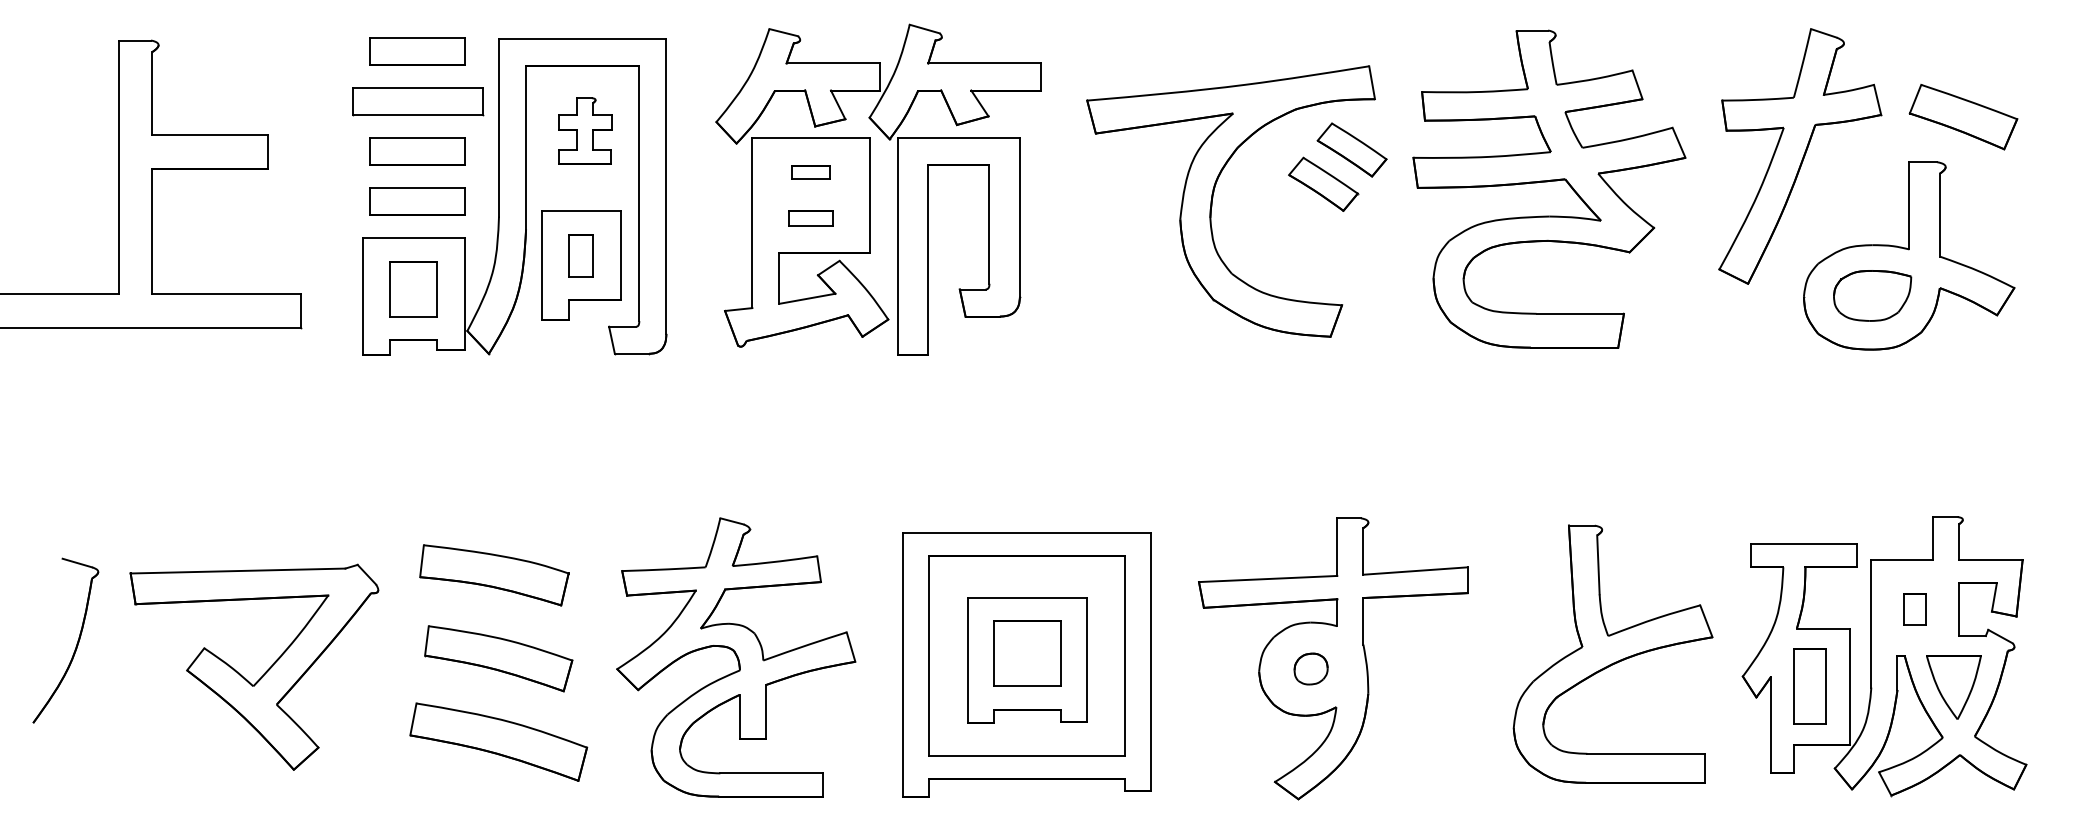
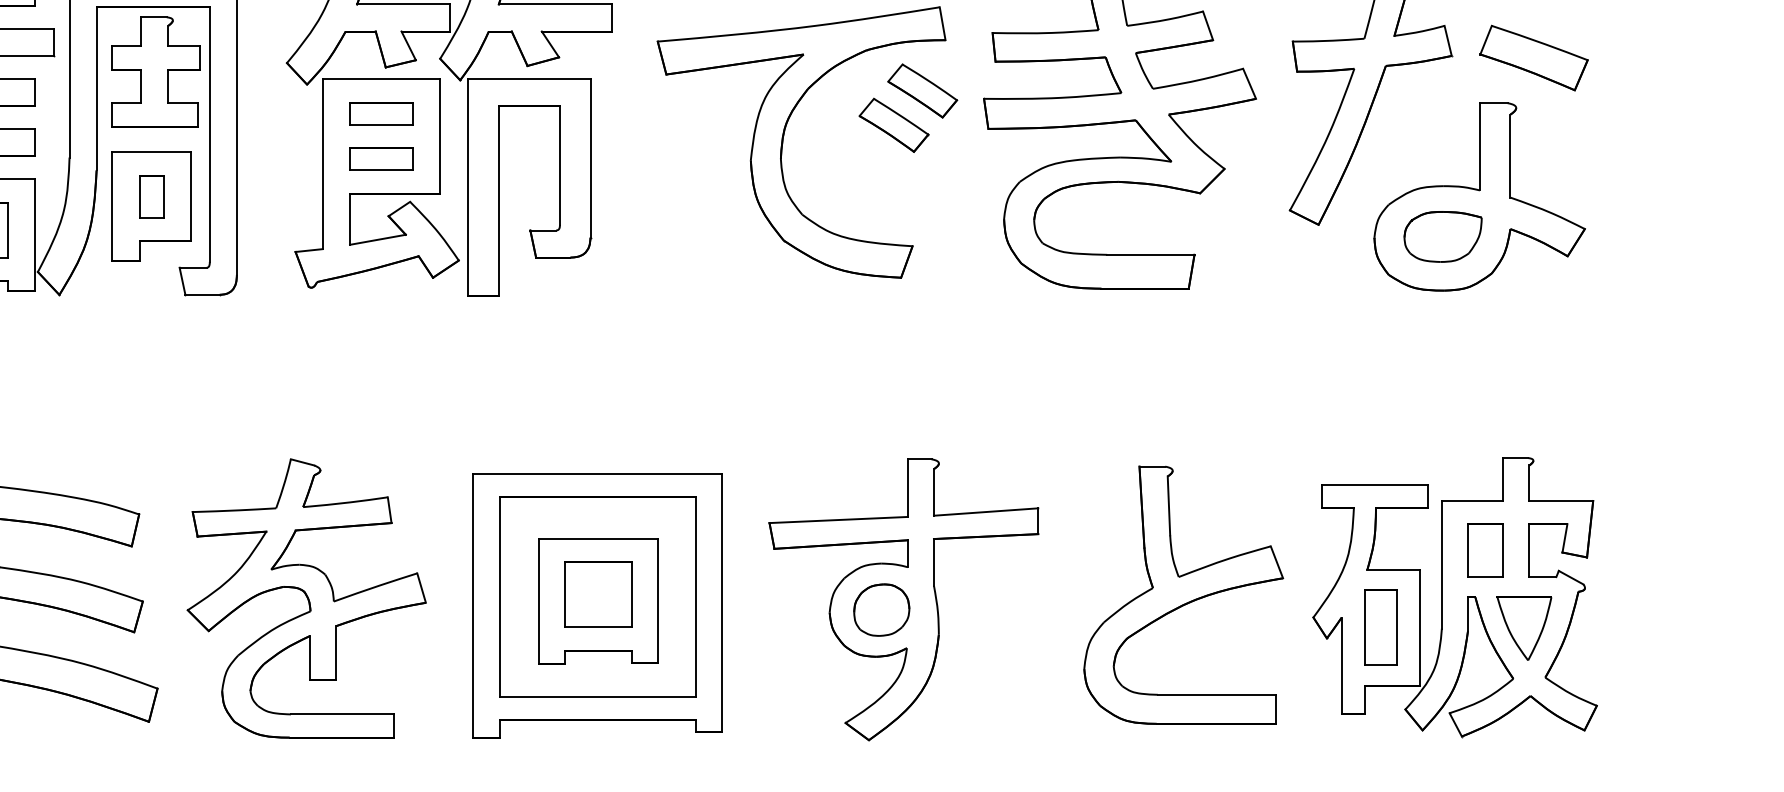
part: (585, 130) -> (156, 71), size x1.67
part: (810, 172) -> (381, 113), size x1.67
part: (810, 217) -> (381, 158), size x1.43
part: (1914, 609) -> (1485, 550), size x1.67
part: (1310, 668) -> (881, 609), size x1.67

